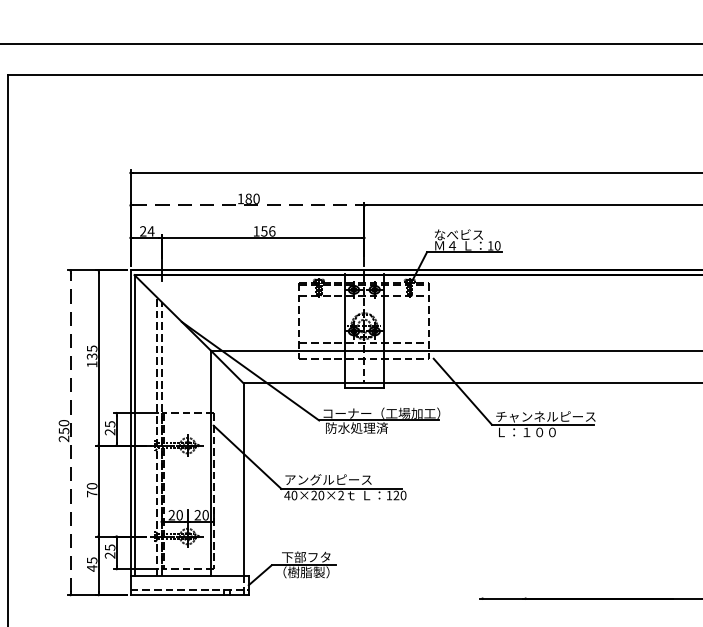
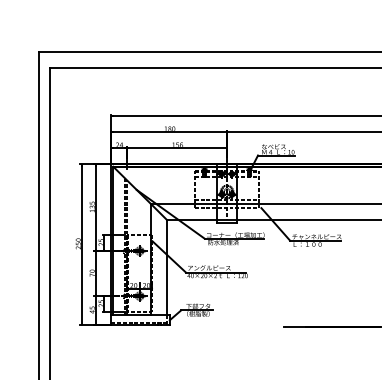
line: (248, 206) -> (169, 132), dashed -> solid
line: (70, 432) -> (81, 244), dashed -> solid

